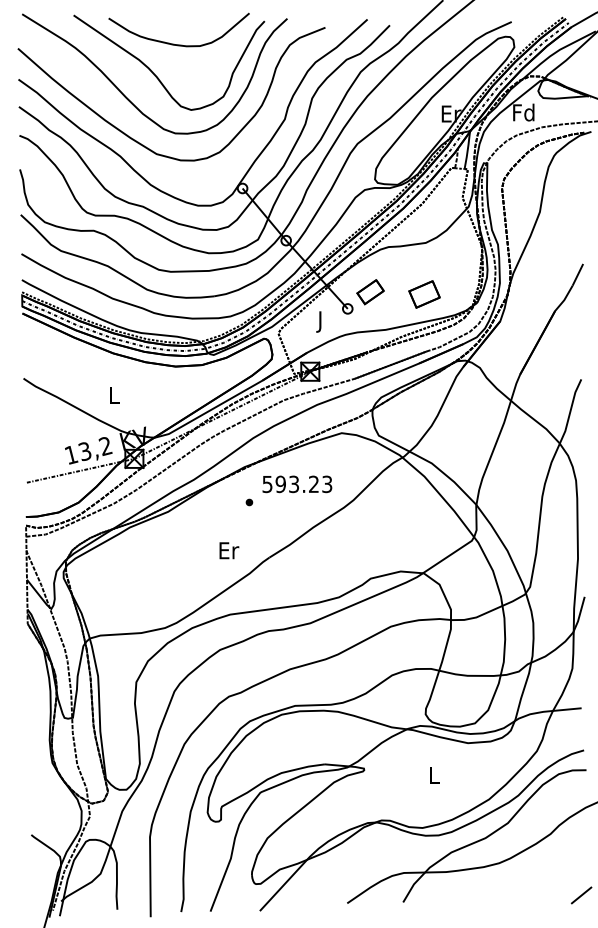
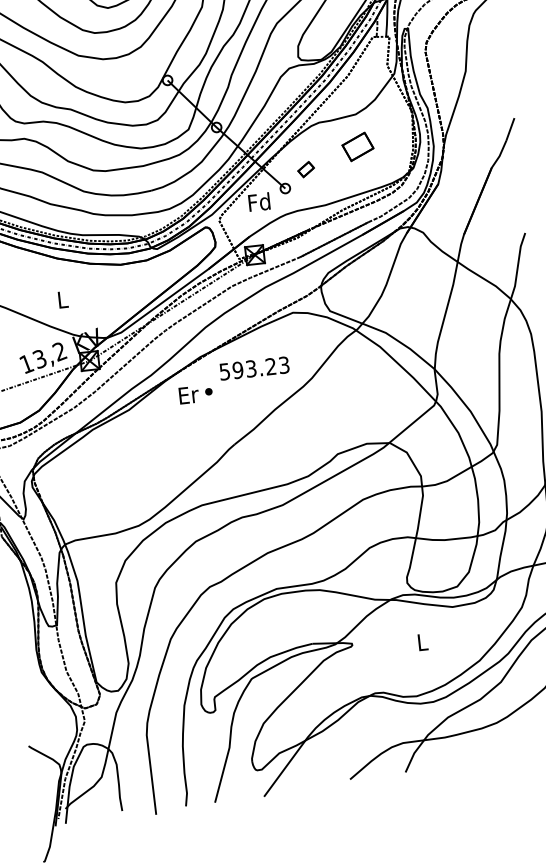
part: (370, 292) -> (306, 169), size x0.6
part: (424, 294) -> (357, 146), moved
text: (320, 321) -> (259, 204), J -> Fd
text: (229, 550) -> (189, 394), moved

